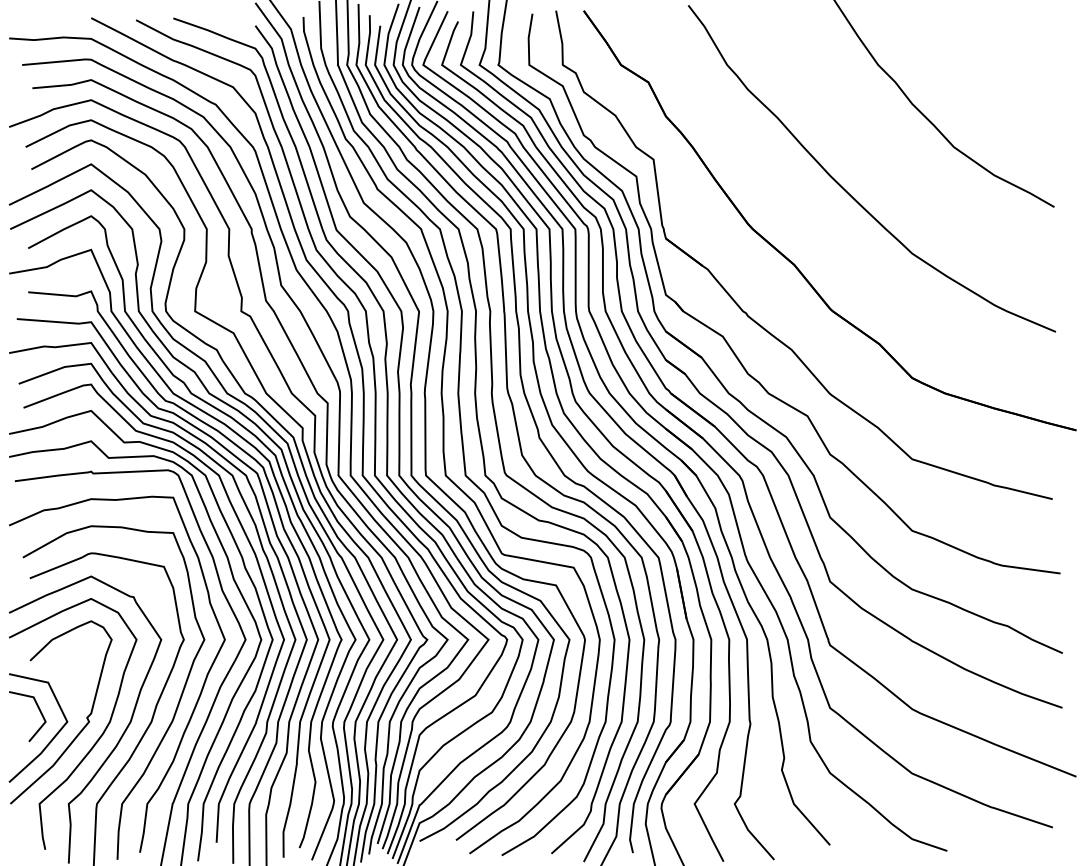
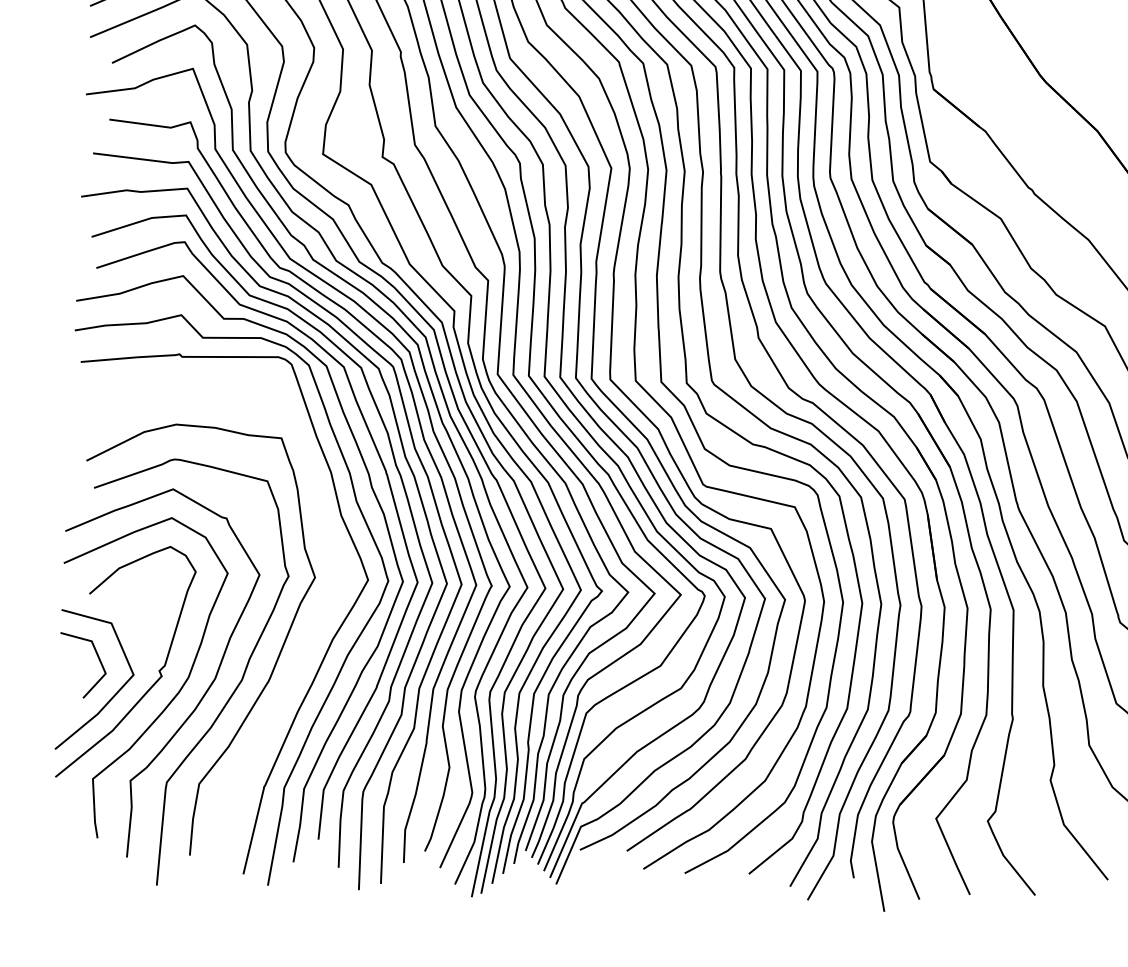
curve: (195, 703) -> (299, 659), removed

